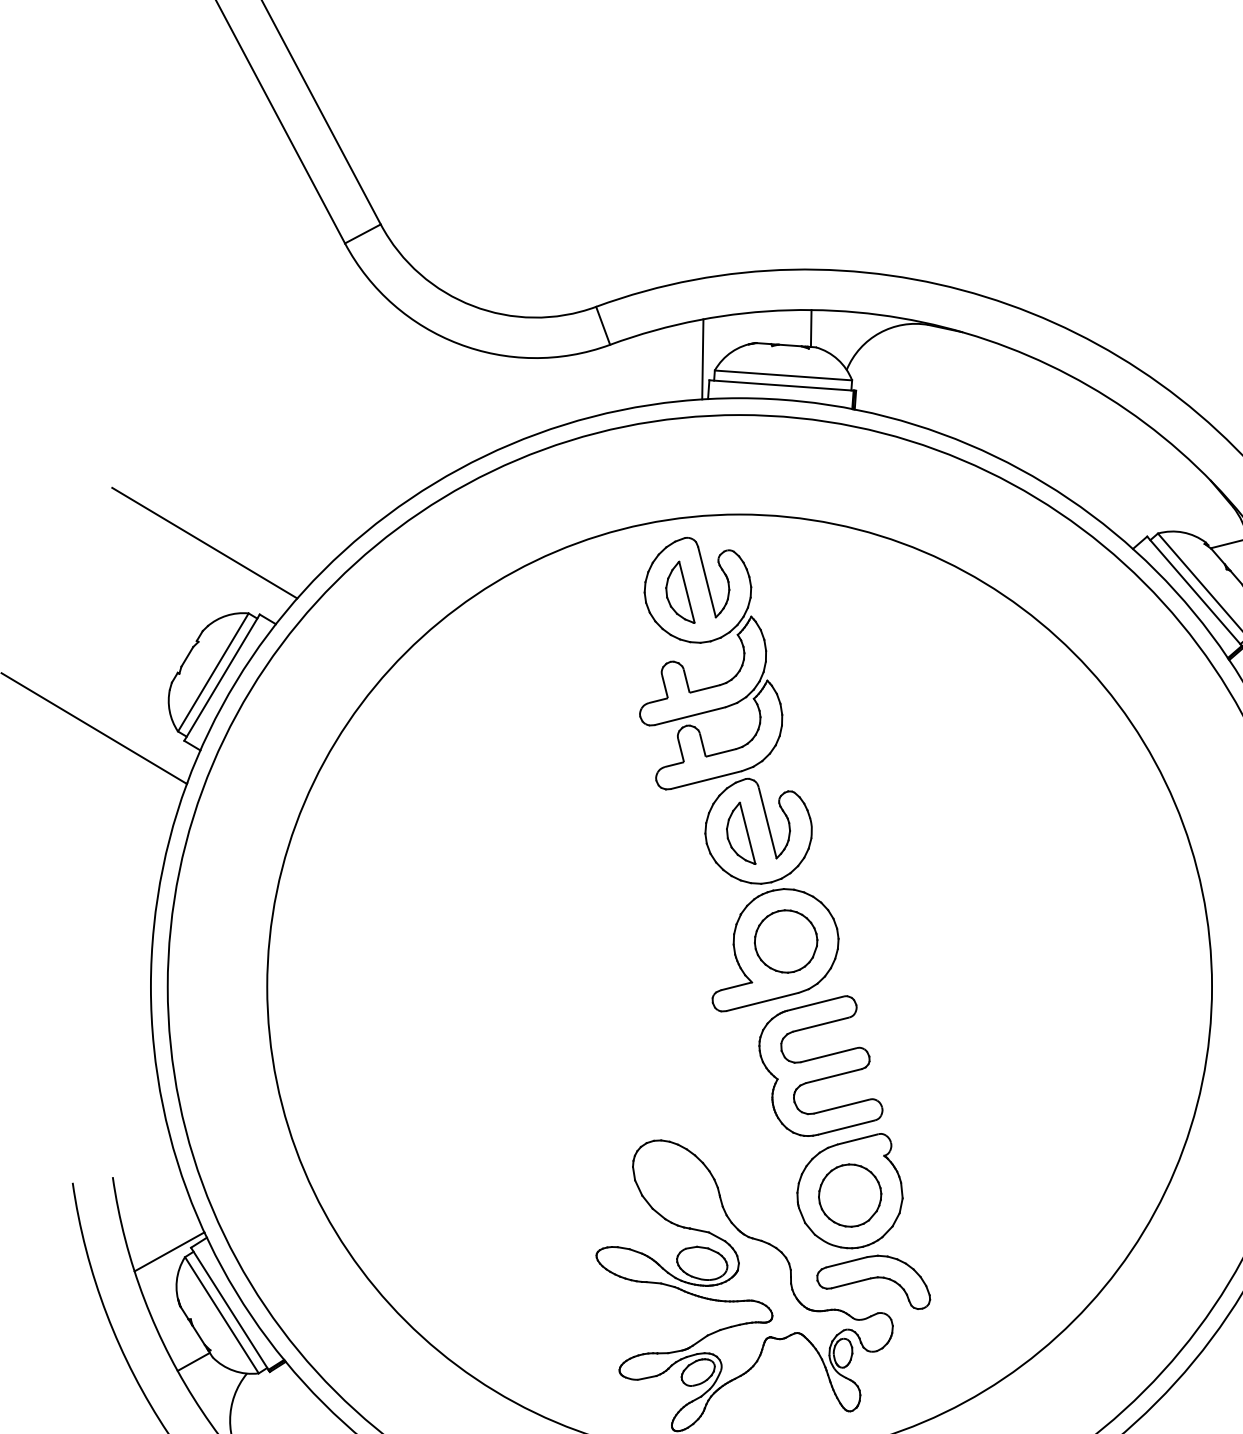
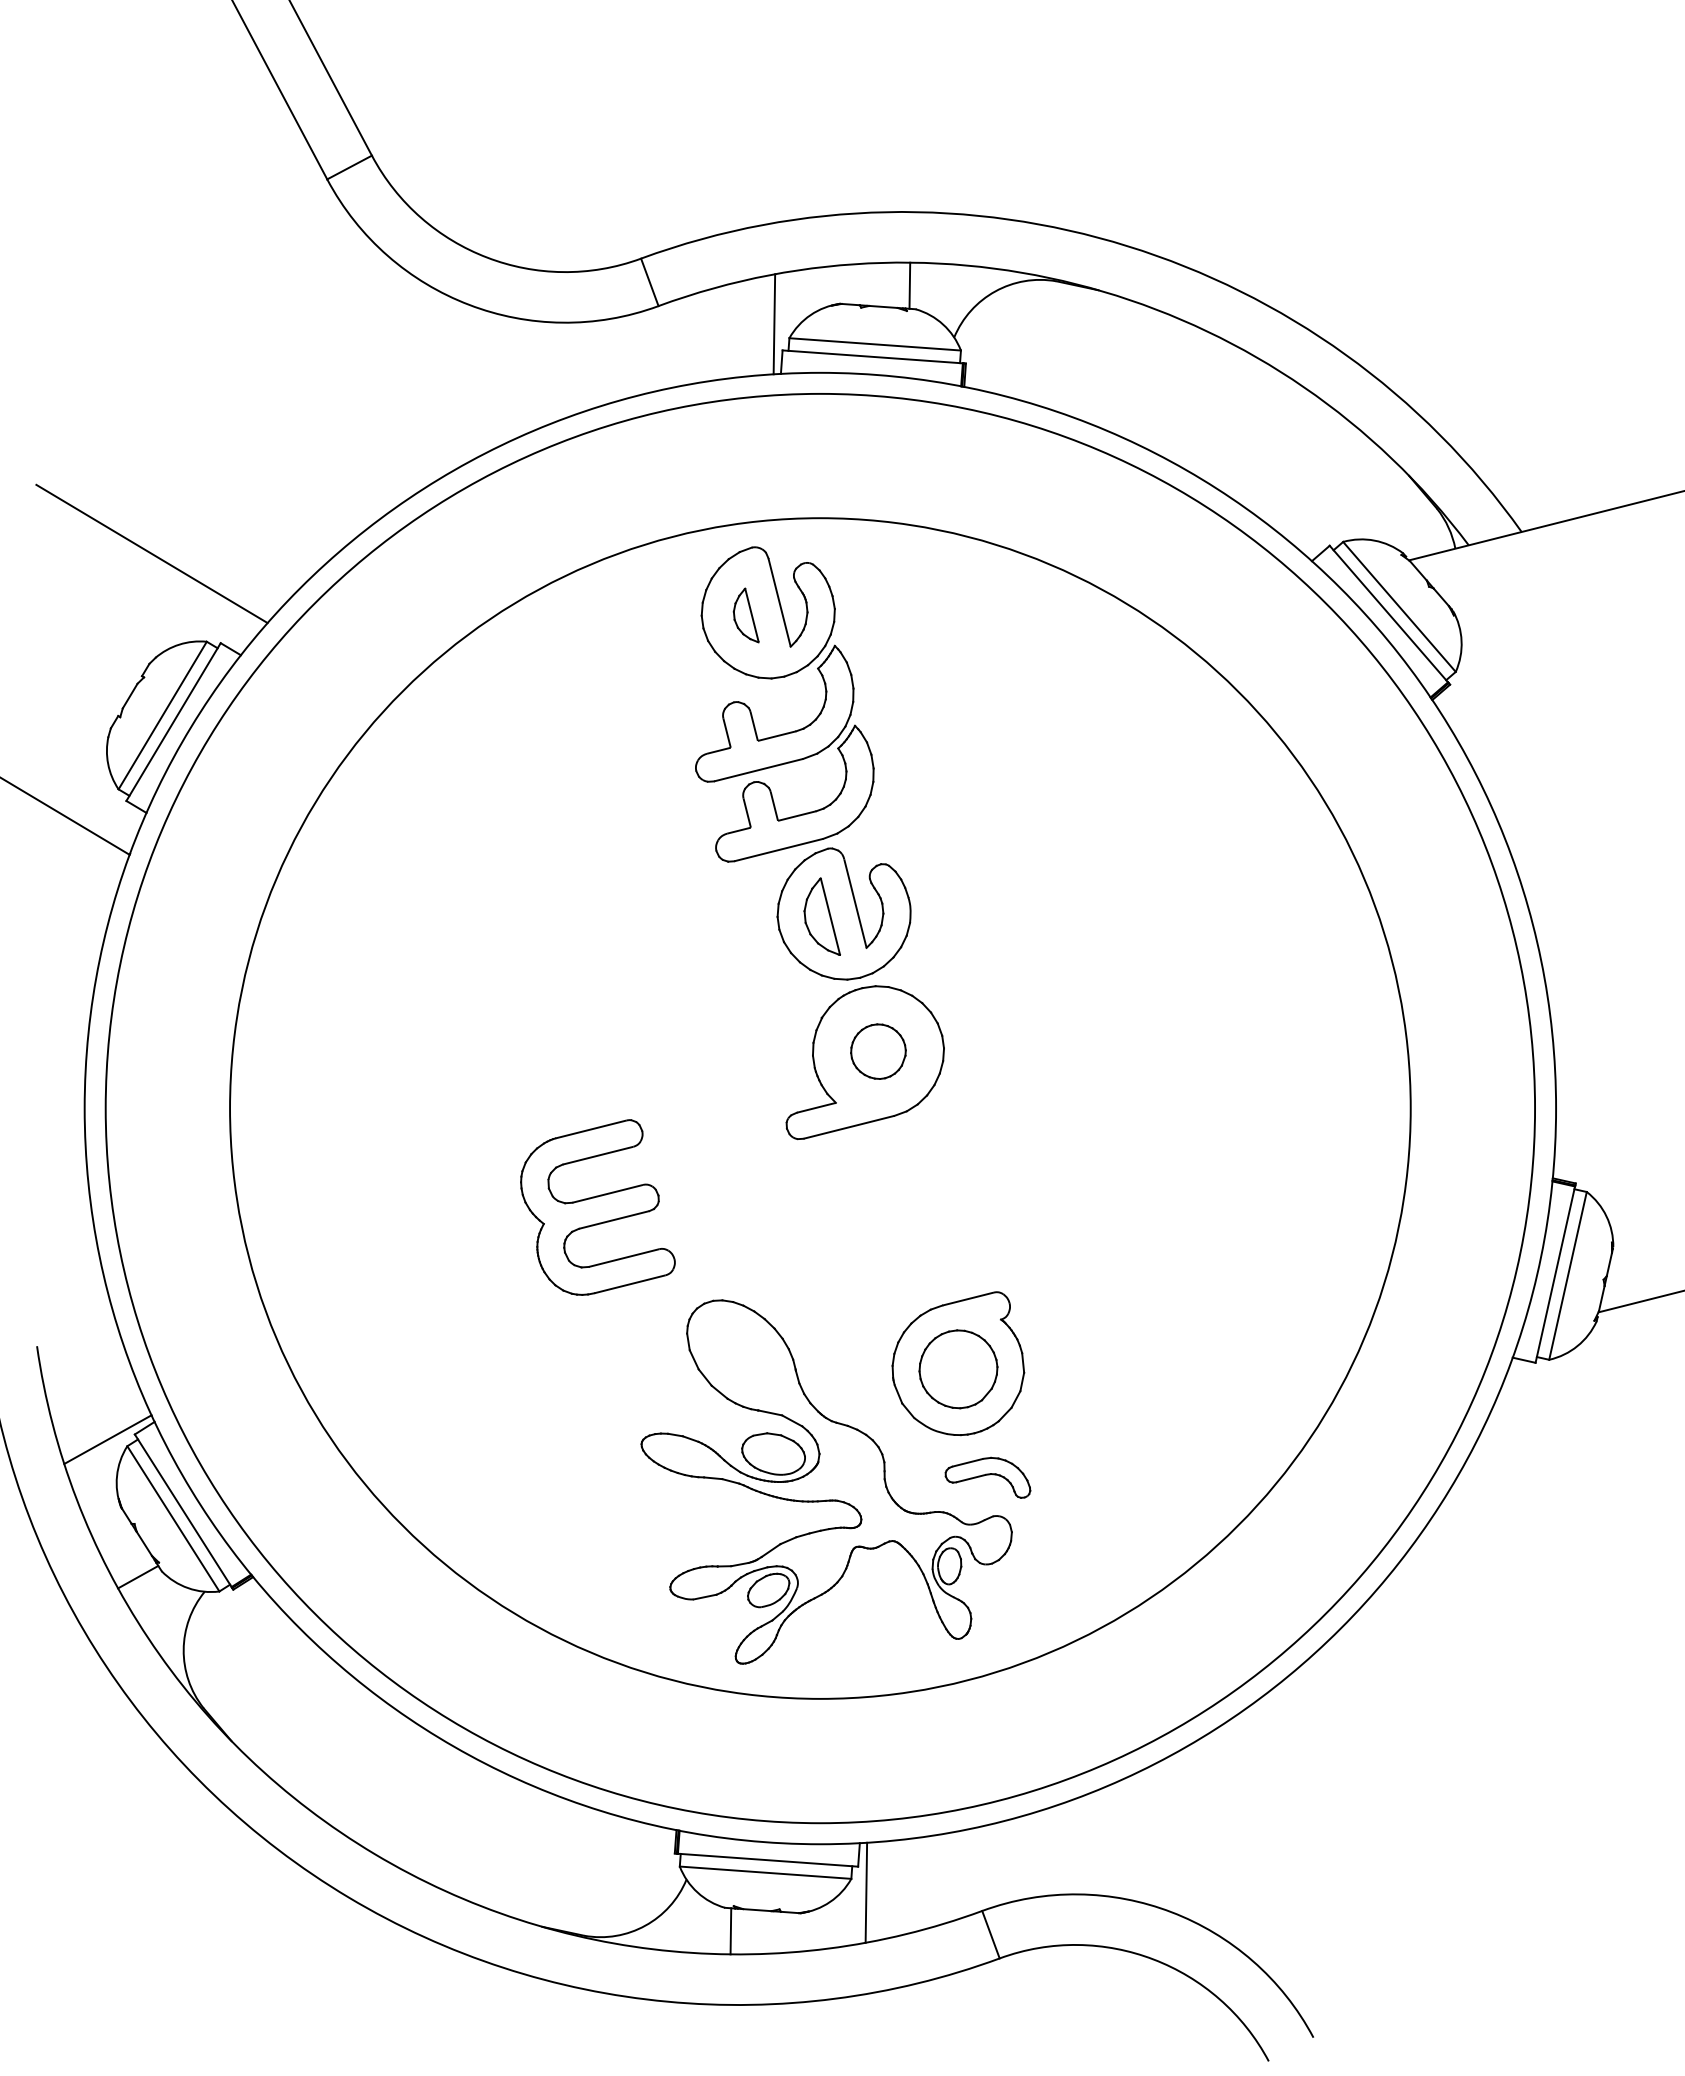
part: (679, 592) -> (745, 615), size x0.7
part: (786, 941) -> (878, 1051), size x0.7
part: (820, 1066) -> (597, 1207), moved
part: (873, 1282) -> (987, 1477), size x0.6

